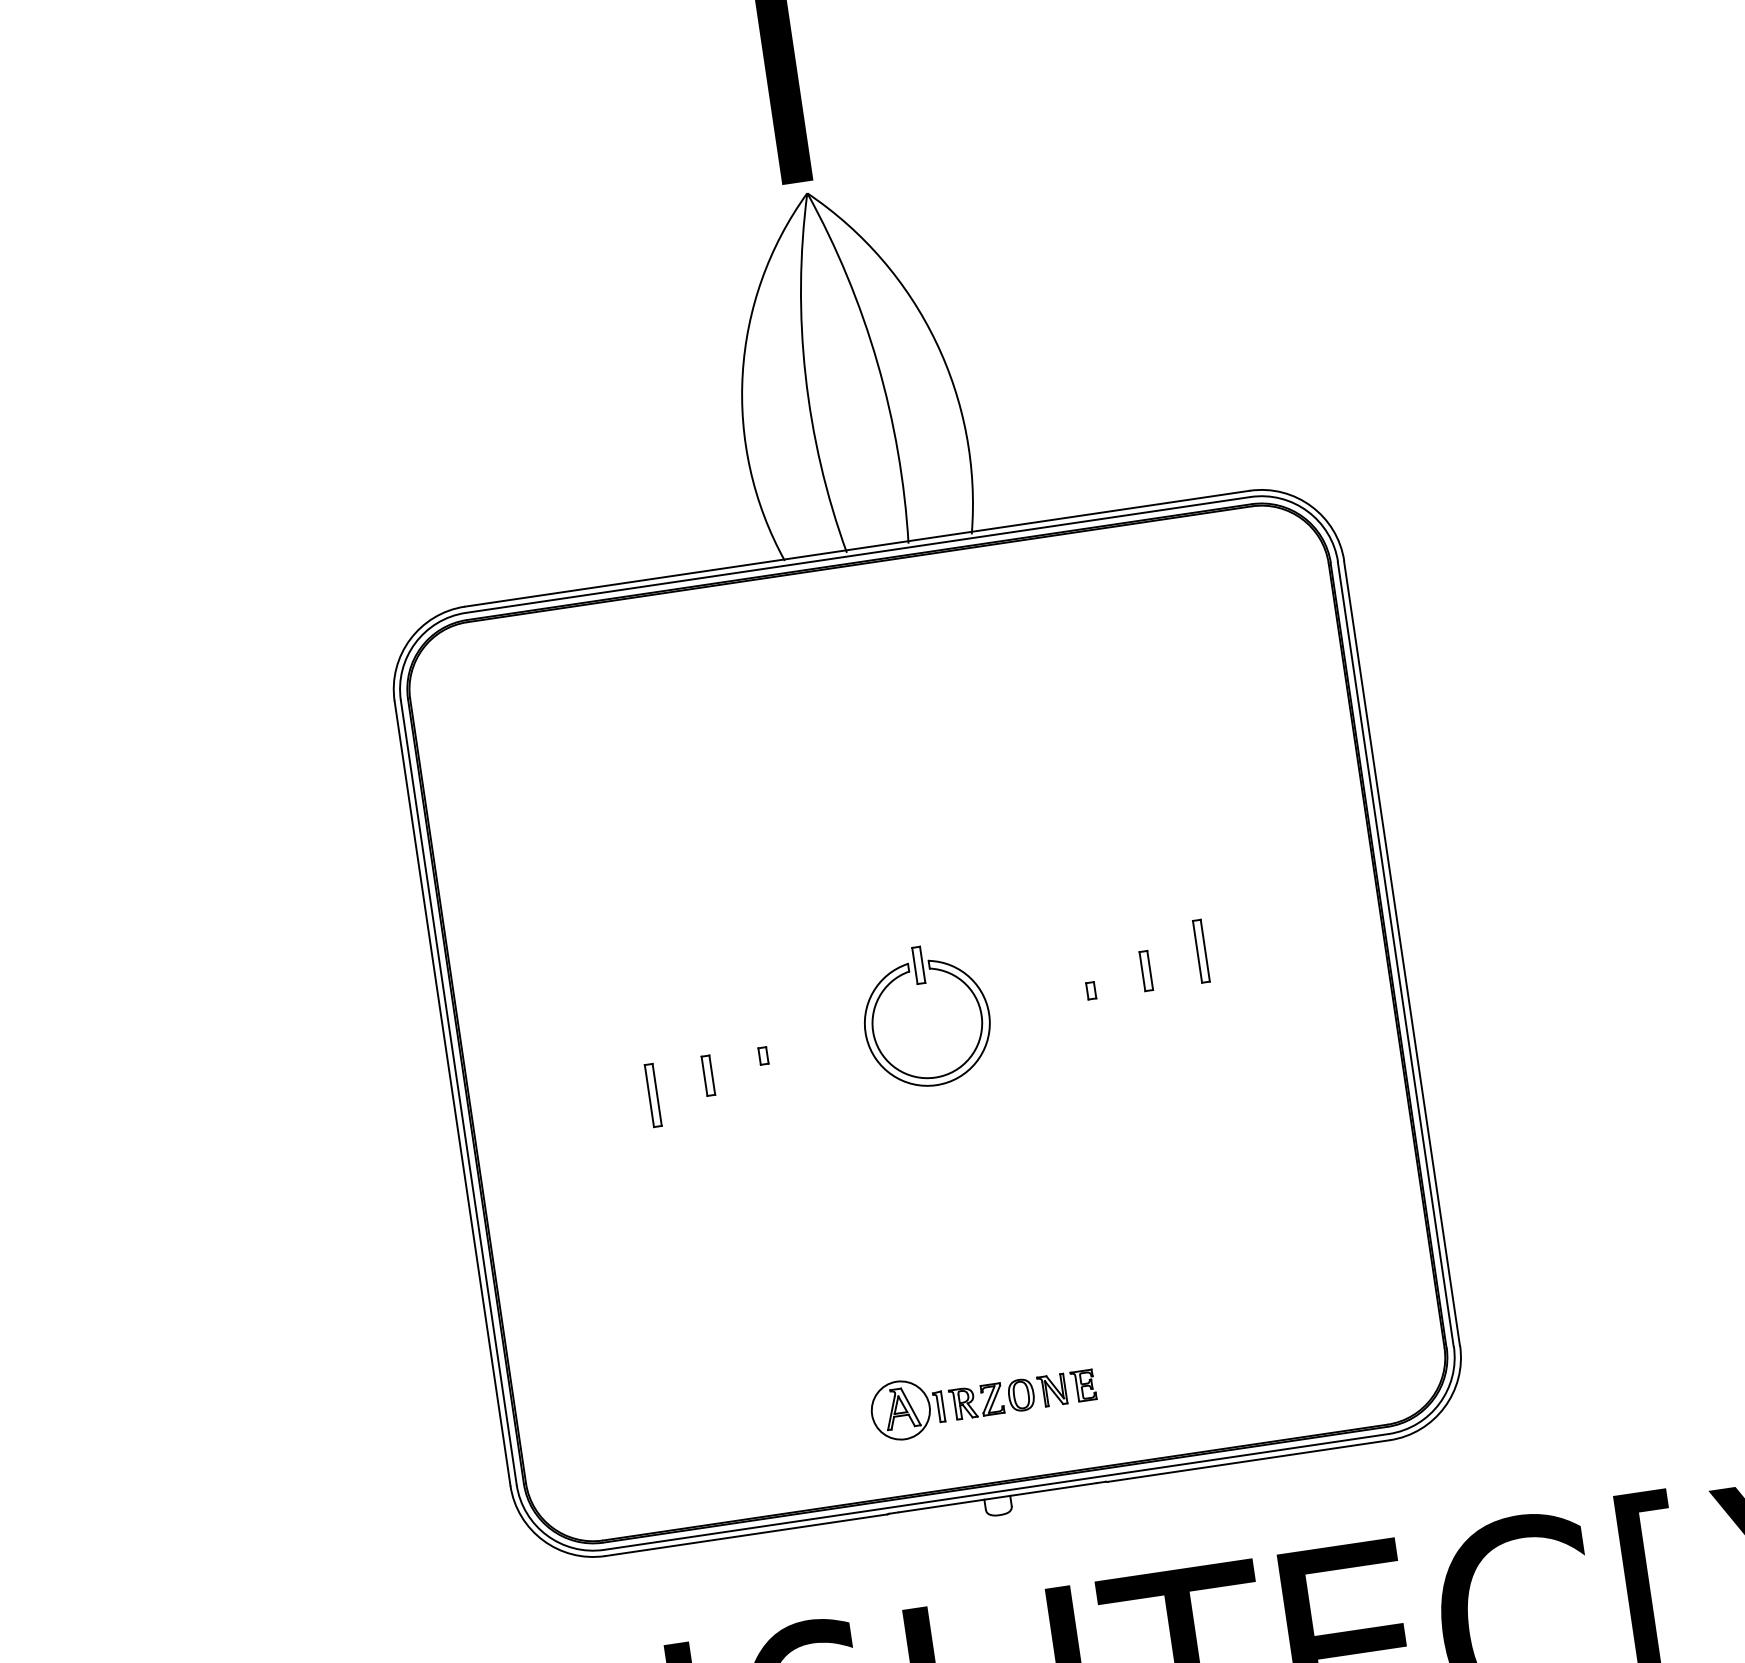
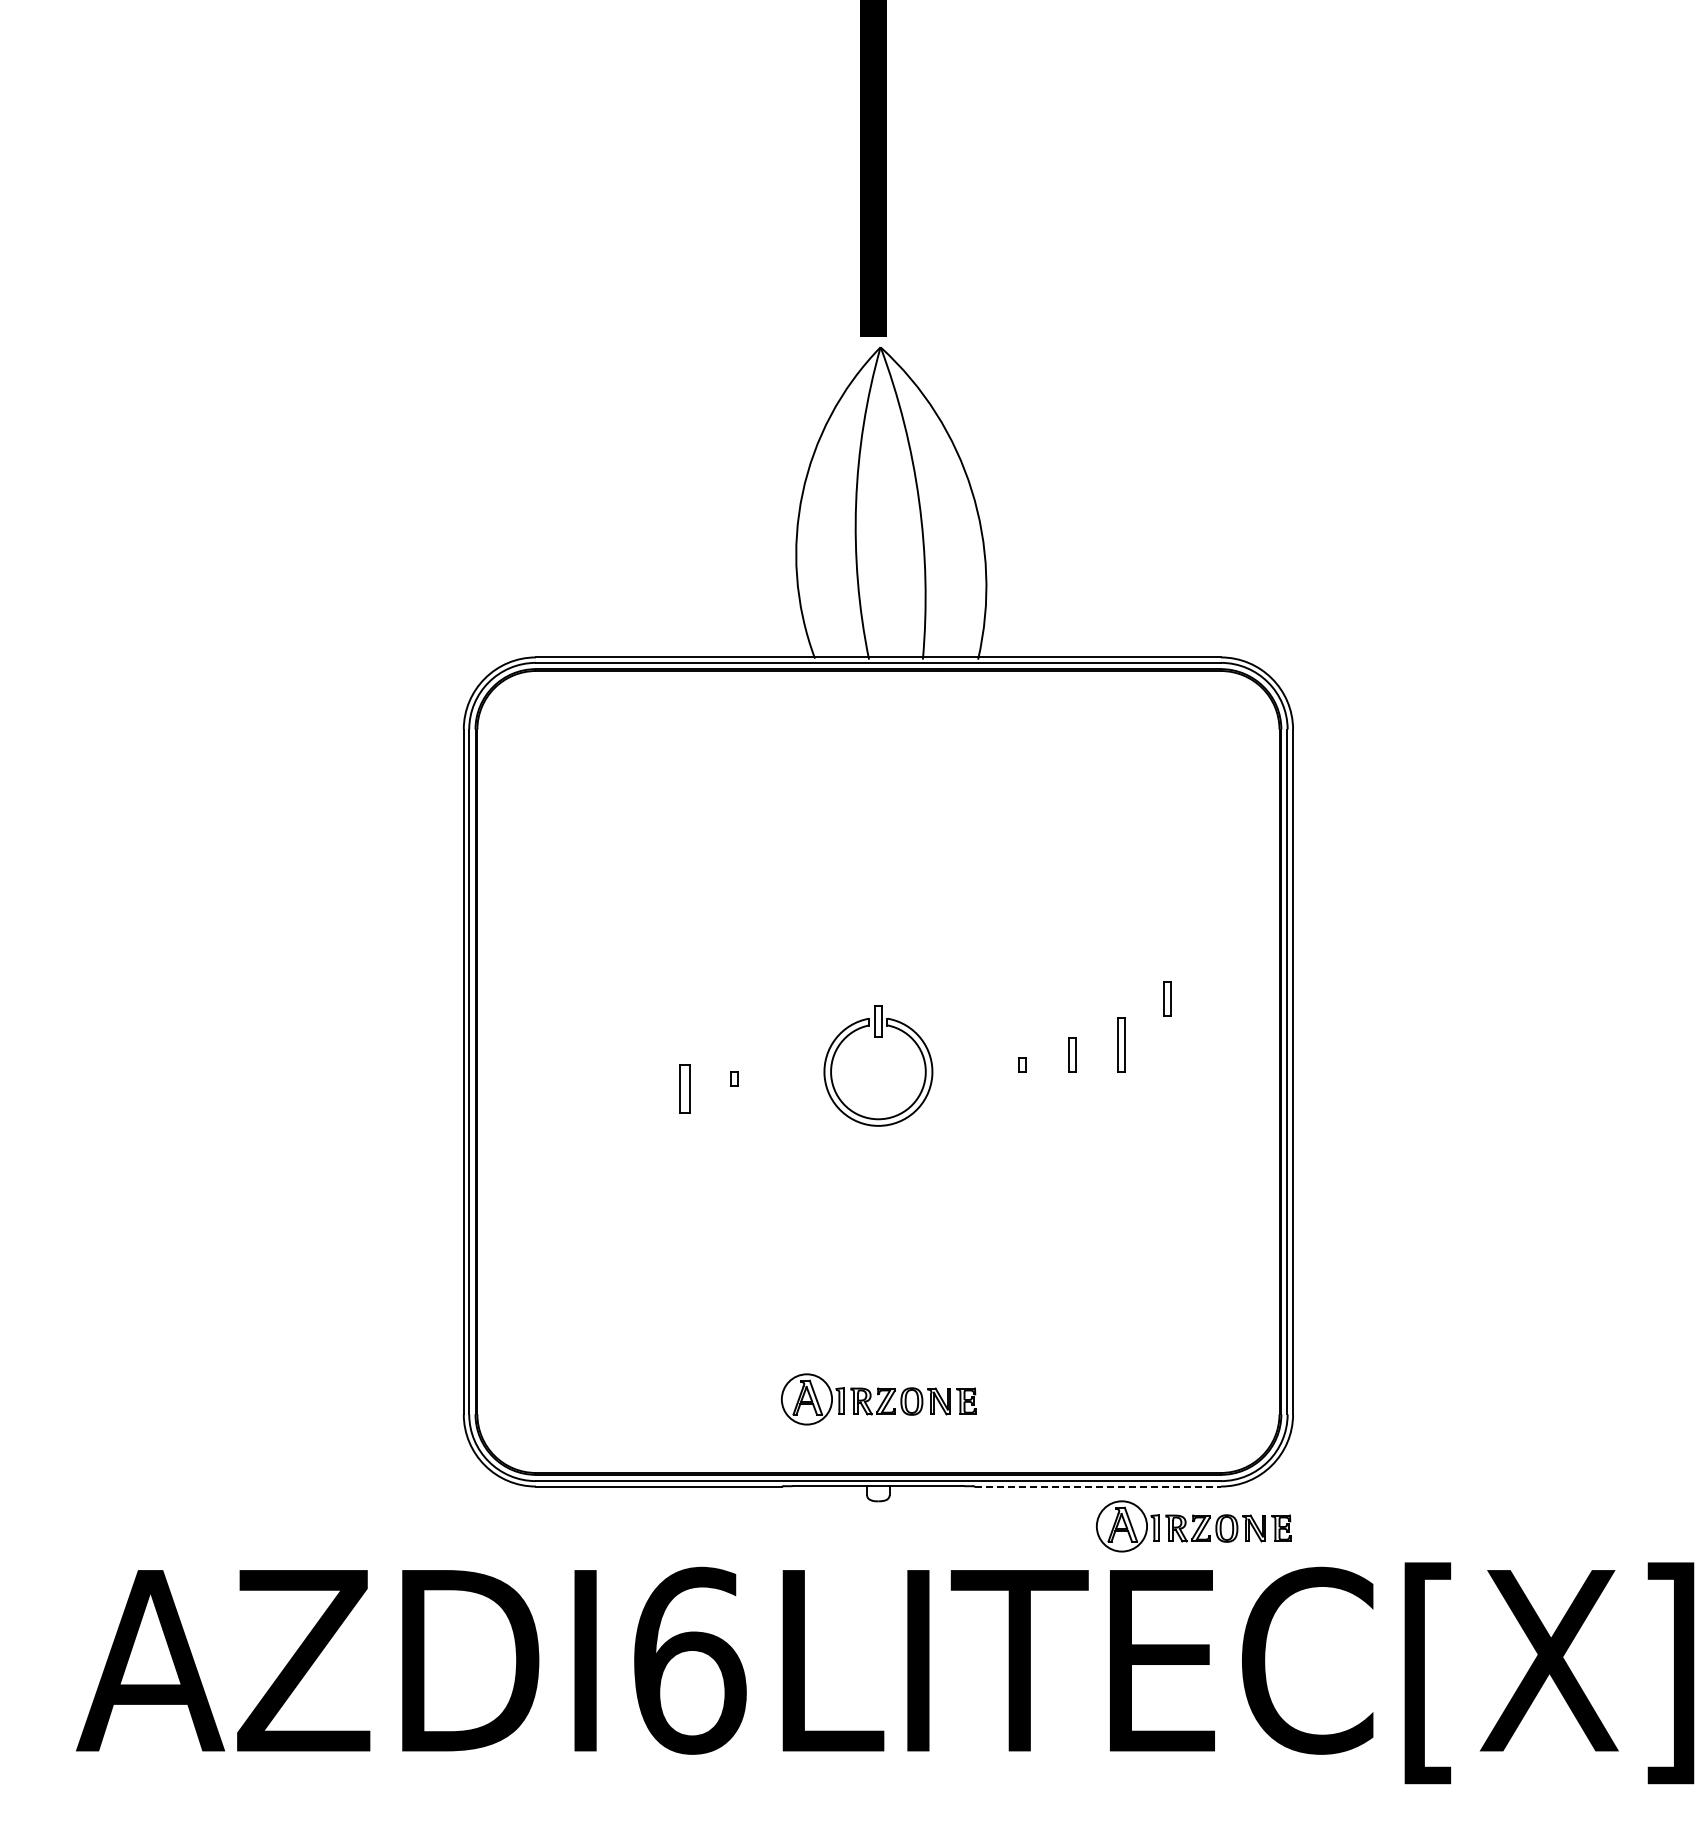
part: (1245, 890) -> (1167, 998), added
part: (708, 1075) -> (684, 1088), size x1.4
part: (653, 1094) -> (635, 1098), removed
line: (1249, 1460) -> (1098, 1486), solid -> dashed
part: (1364, 1490) -> (1193, 1526), added

